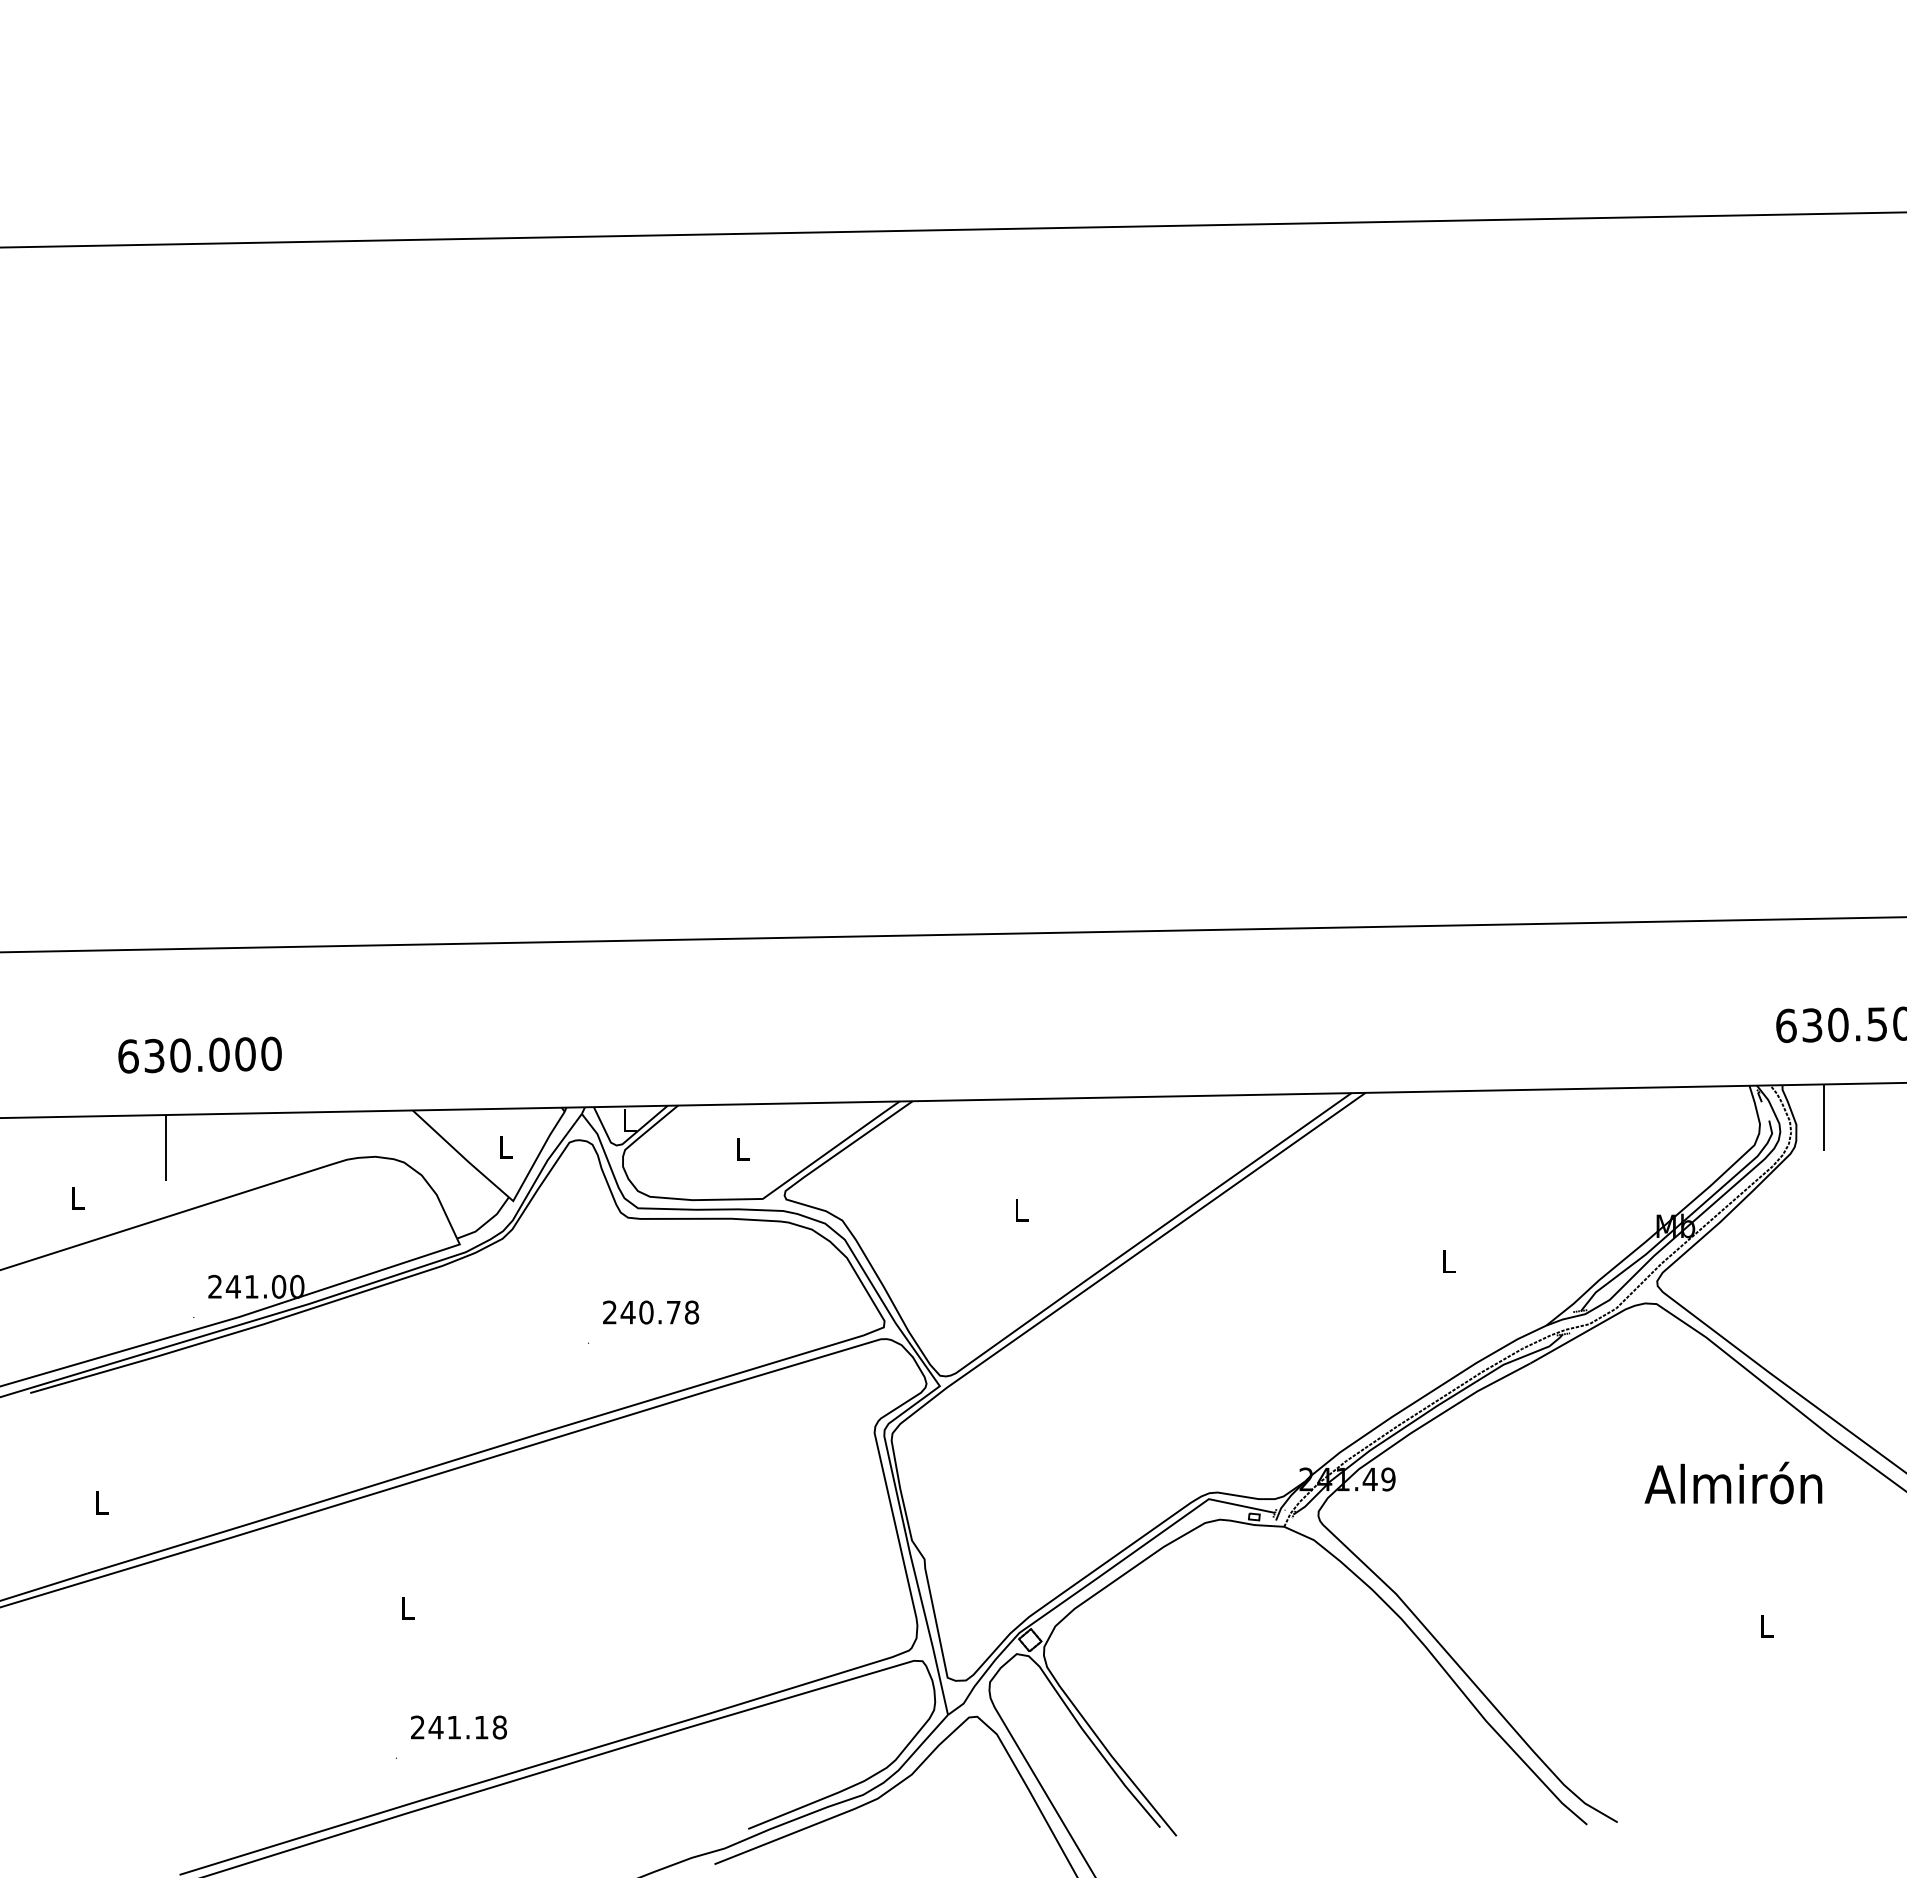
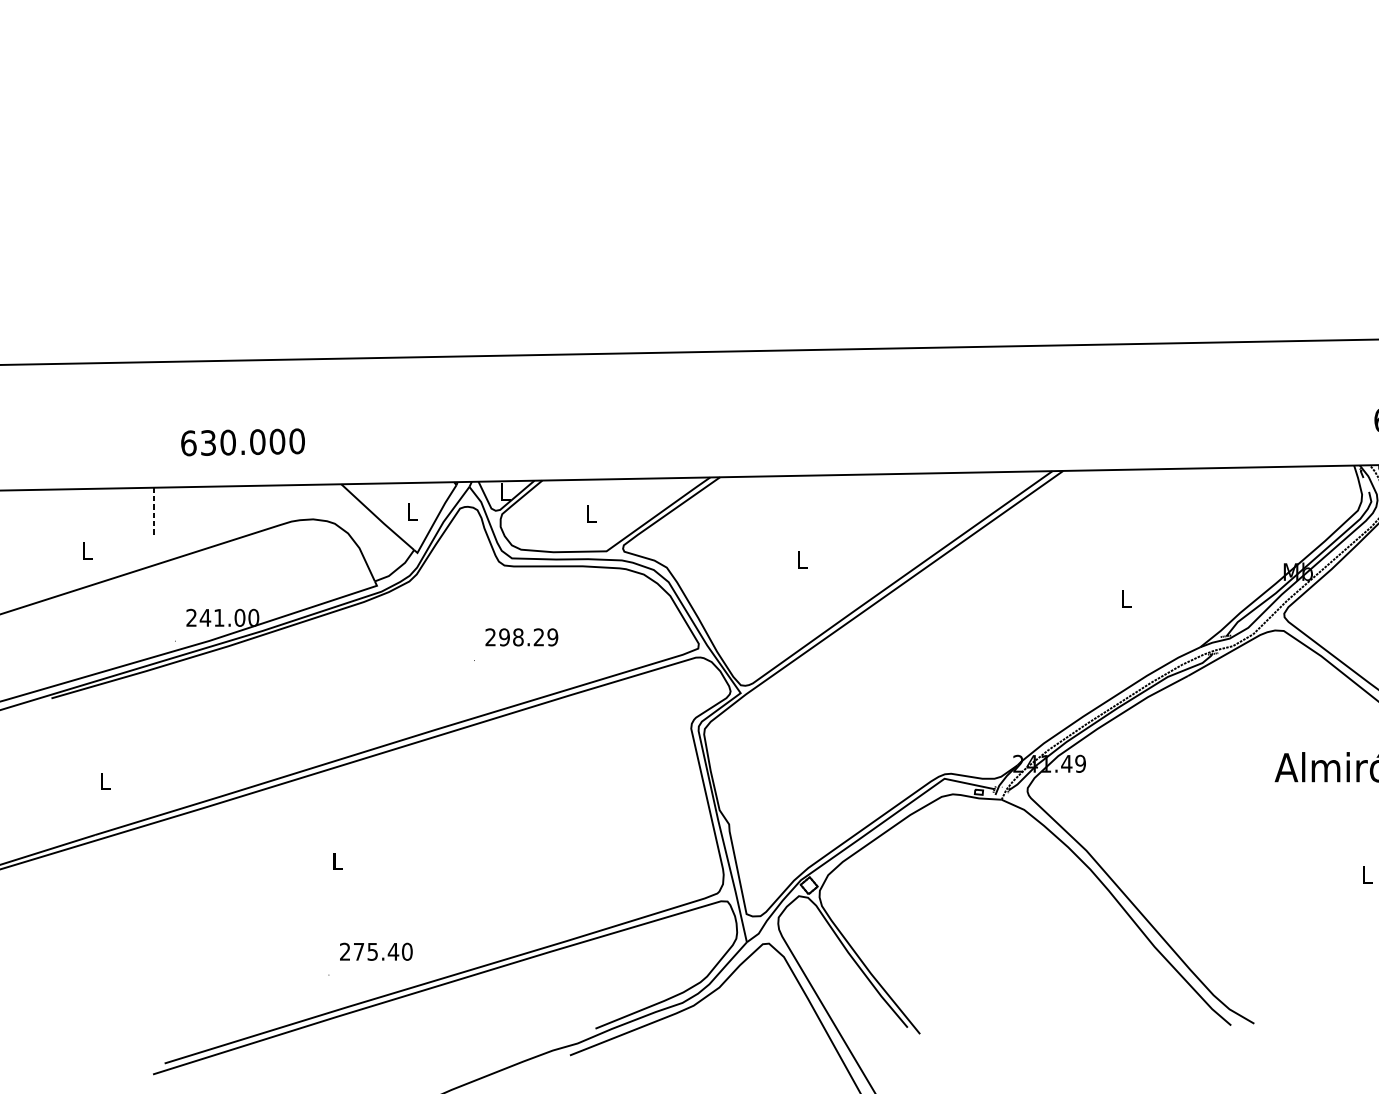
text: (199, 1054) -> (242, 441), moved
line: (165, 1148) -> (153, 513), solid -> dashed
text: (659, 1312) -> (528, 637), 240.78 -> 298.29
text: (467, 1727) -> (382, 951), 241.18 -> 275.40

